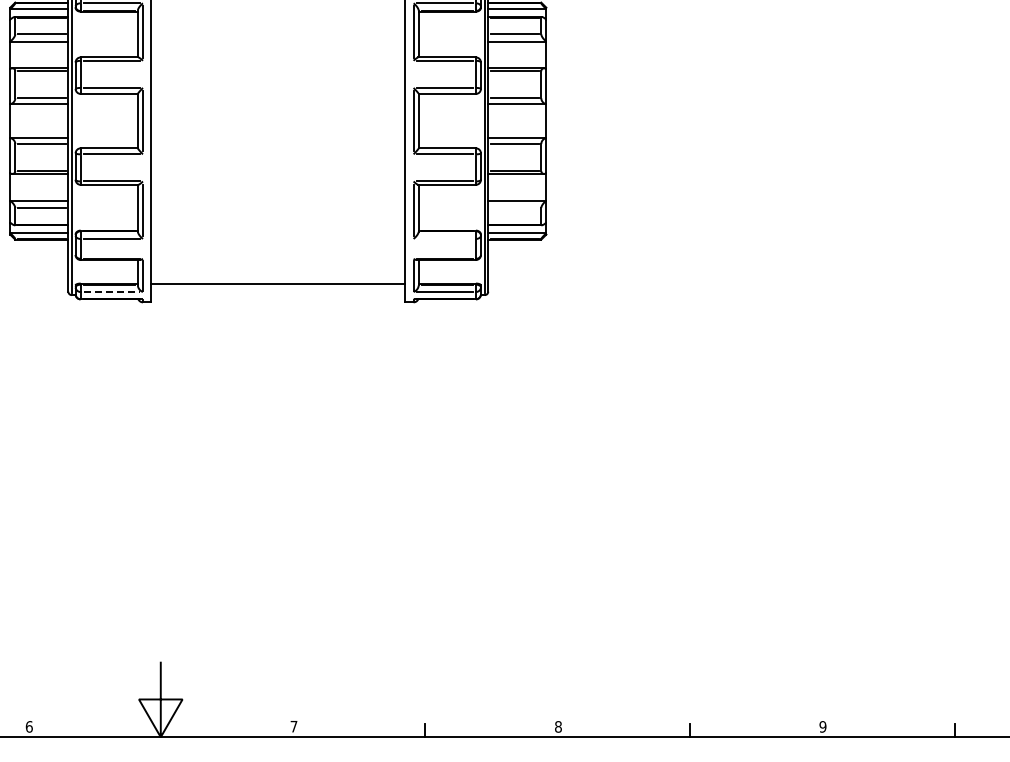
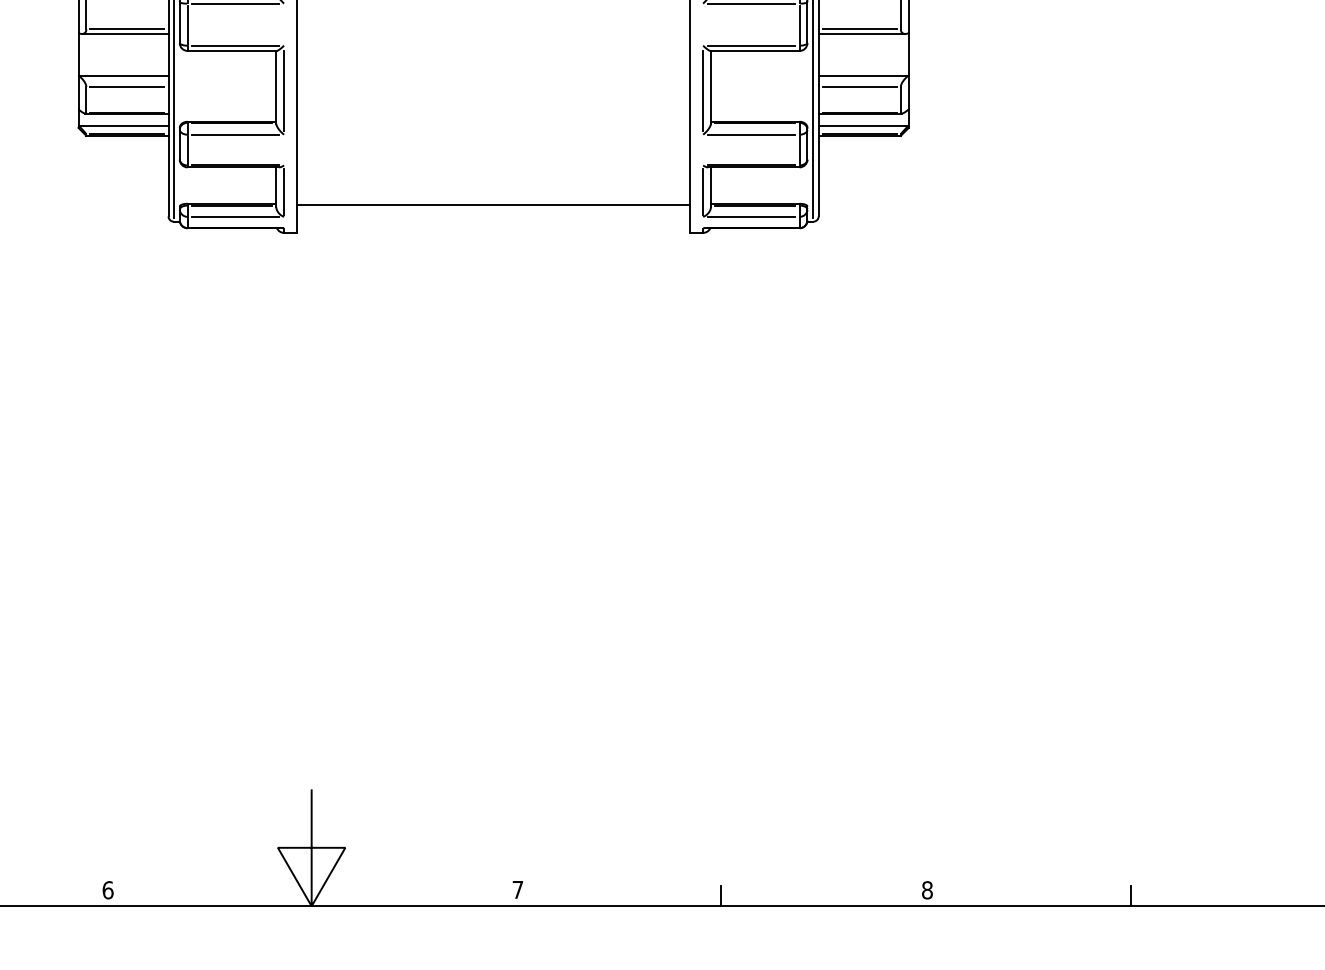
line: (514, 208) -> (859, 87), added
line: (444, 238) -> (750, 134), added
line: (112, 292) -> (236, 217), dashed -> solid

